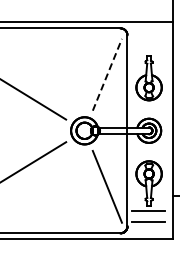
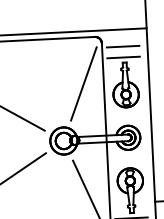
line: (148, 39) -> (123, 46), added
line: (148, 50) -> (123, 57), added
line: (107, 74) -> (83, 83), dashed -> solid

